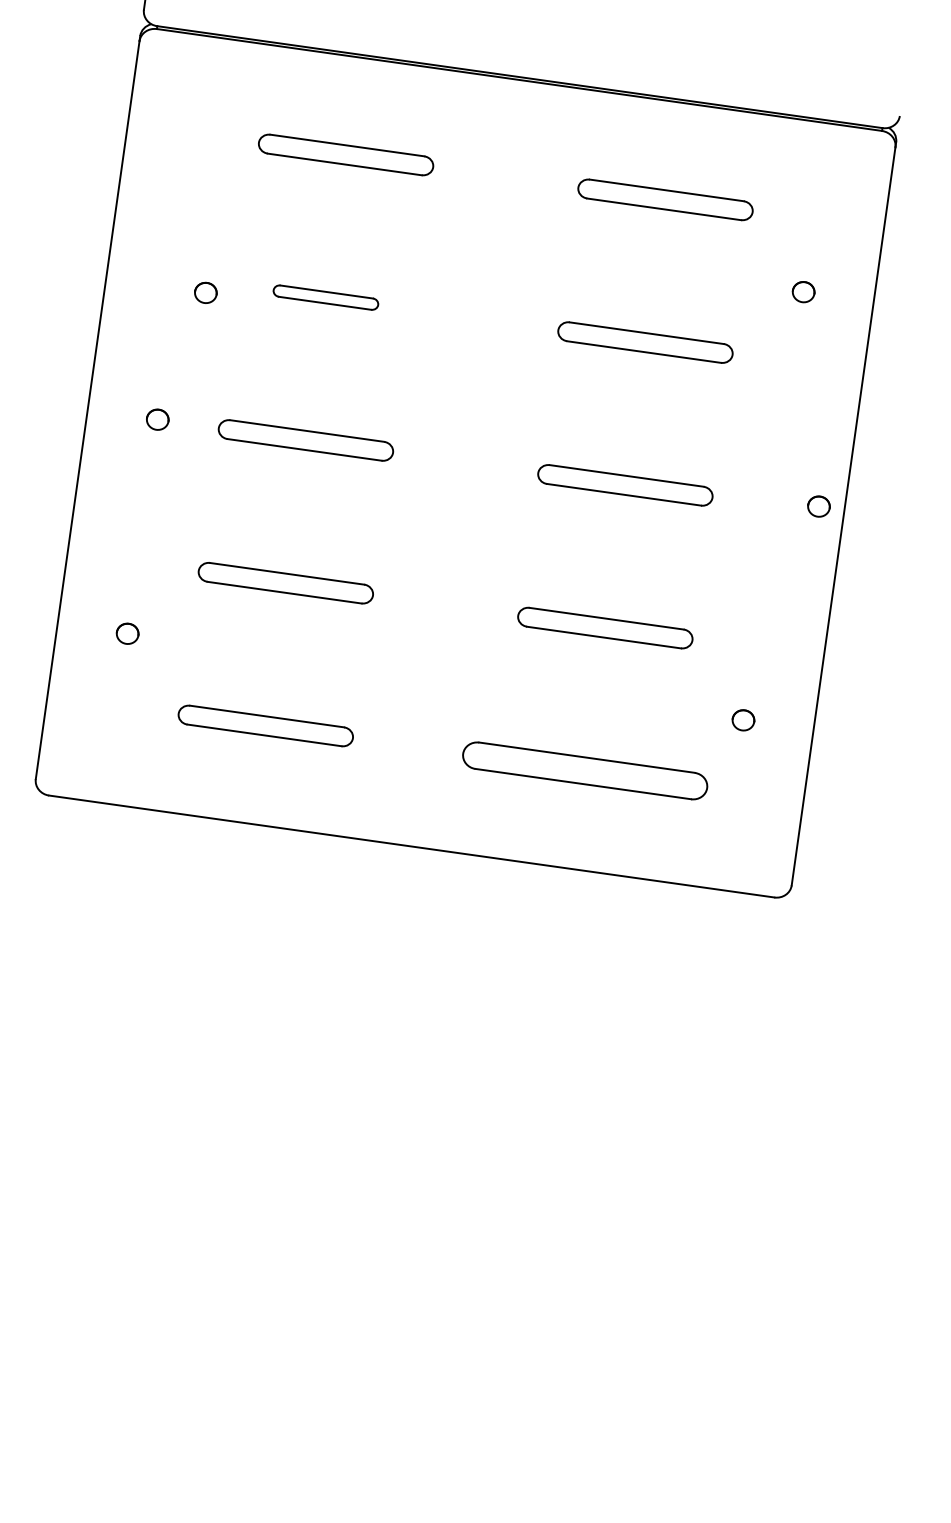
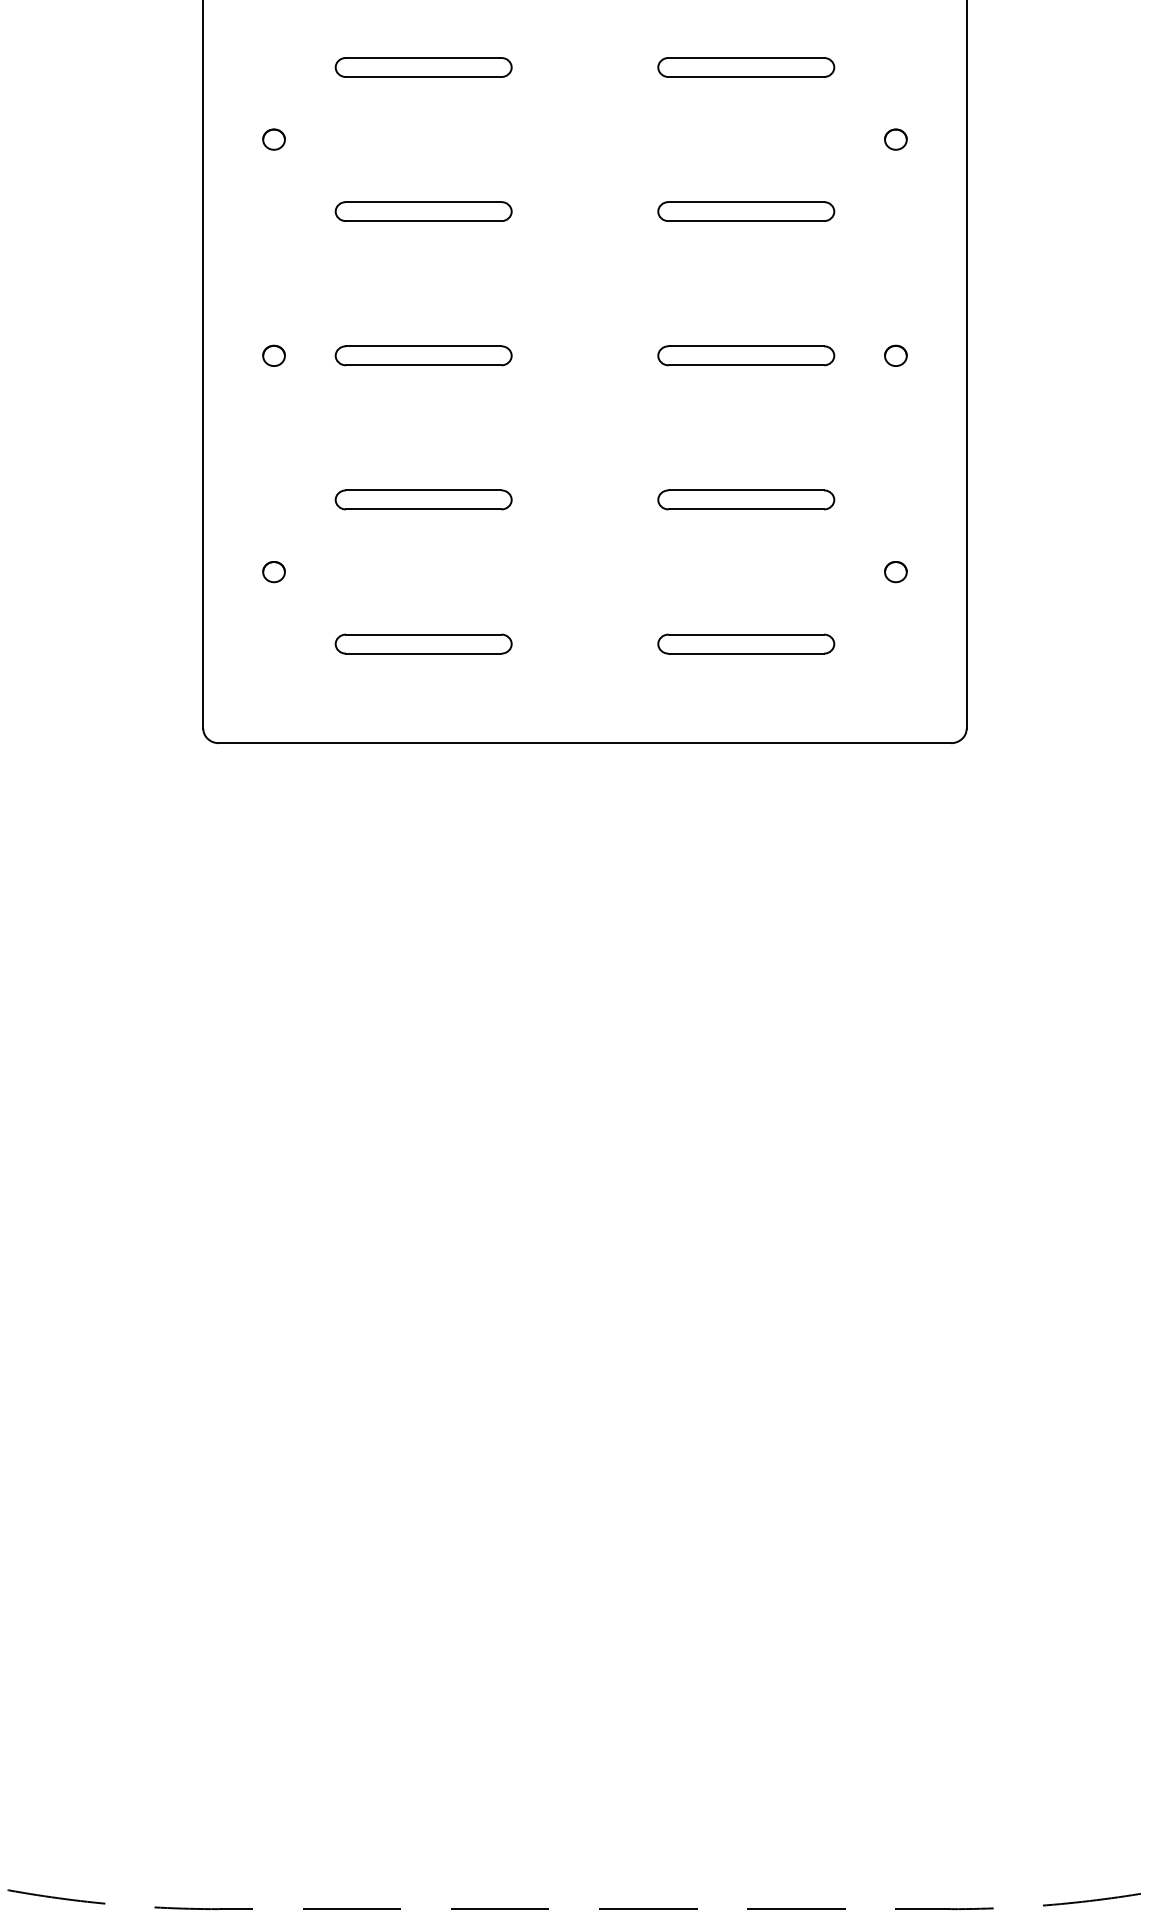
part: (205, 292) -> (273, 139), moved
part: (325, 297) -> (423, 211), size x1.67
part: (818, 506) -> (895, 355), moved
part: (585, 770) -> (746, 643), size x0.71

